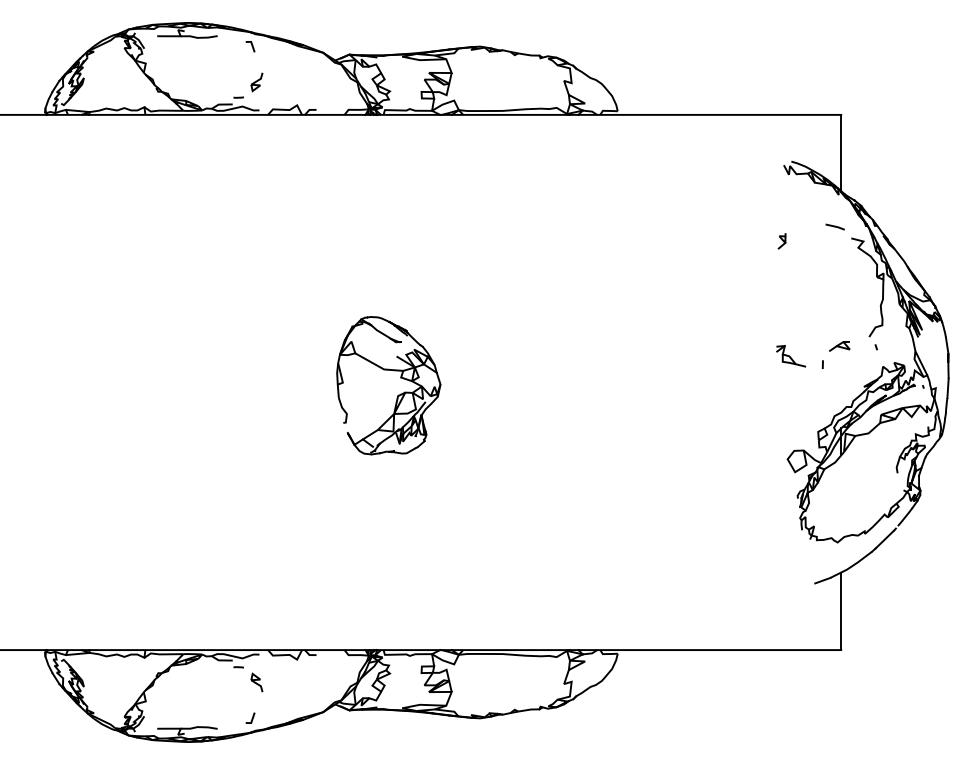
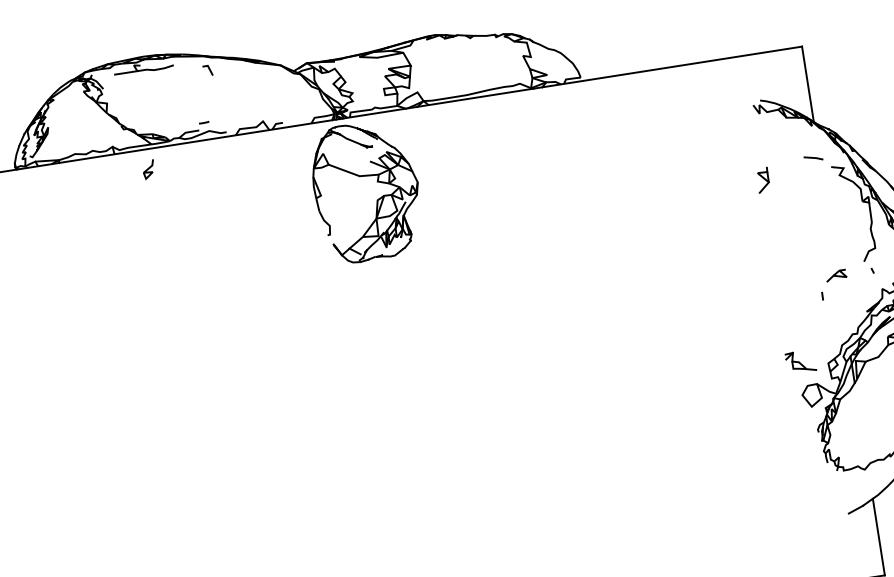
curve: (256, 82) -> (148, 169), moved
part: (781, 241) -> (762, 180), size x1.6
part: (791, 356) -> (801, 362), moved
part: (398, 394) -> (377, 198), moved

